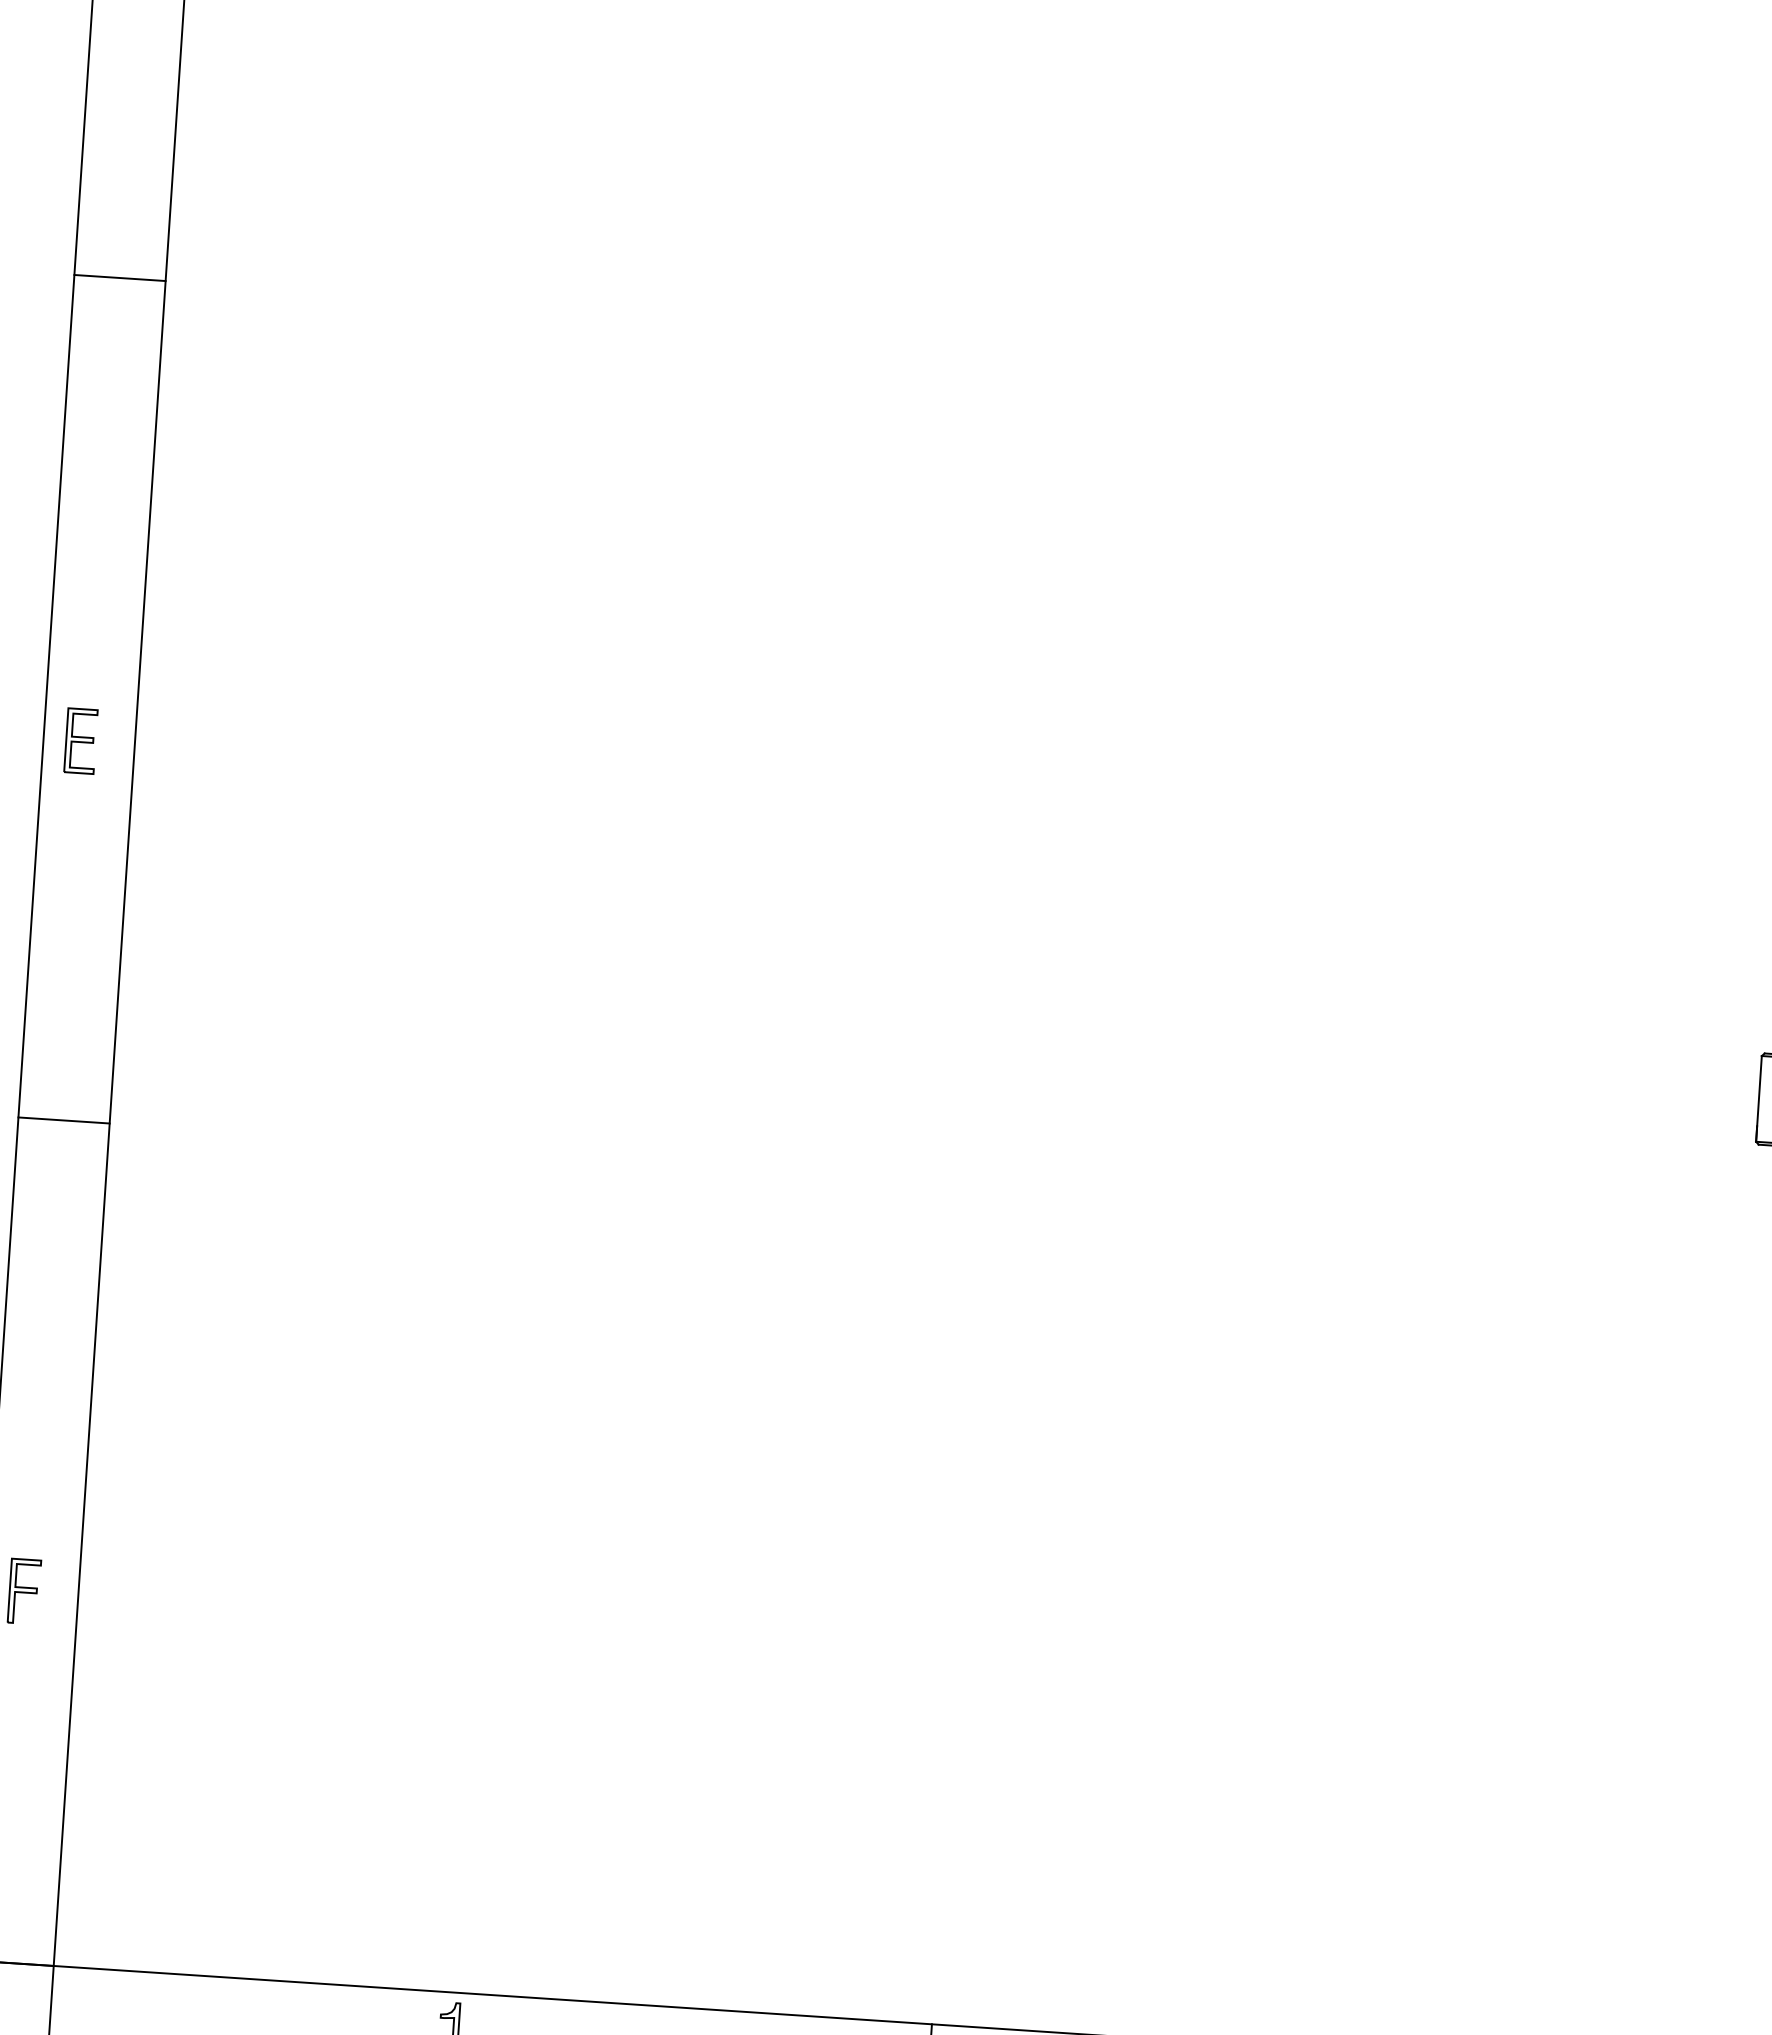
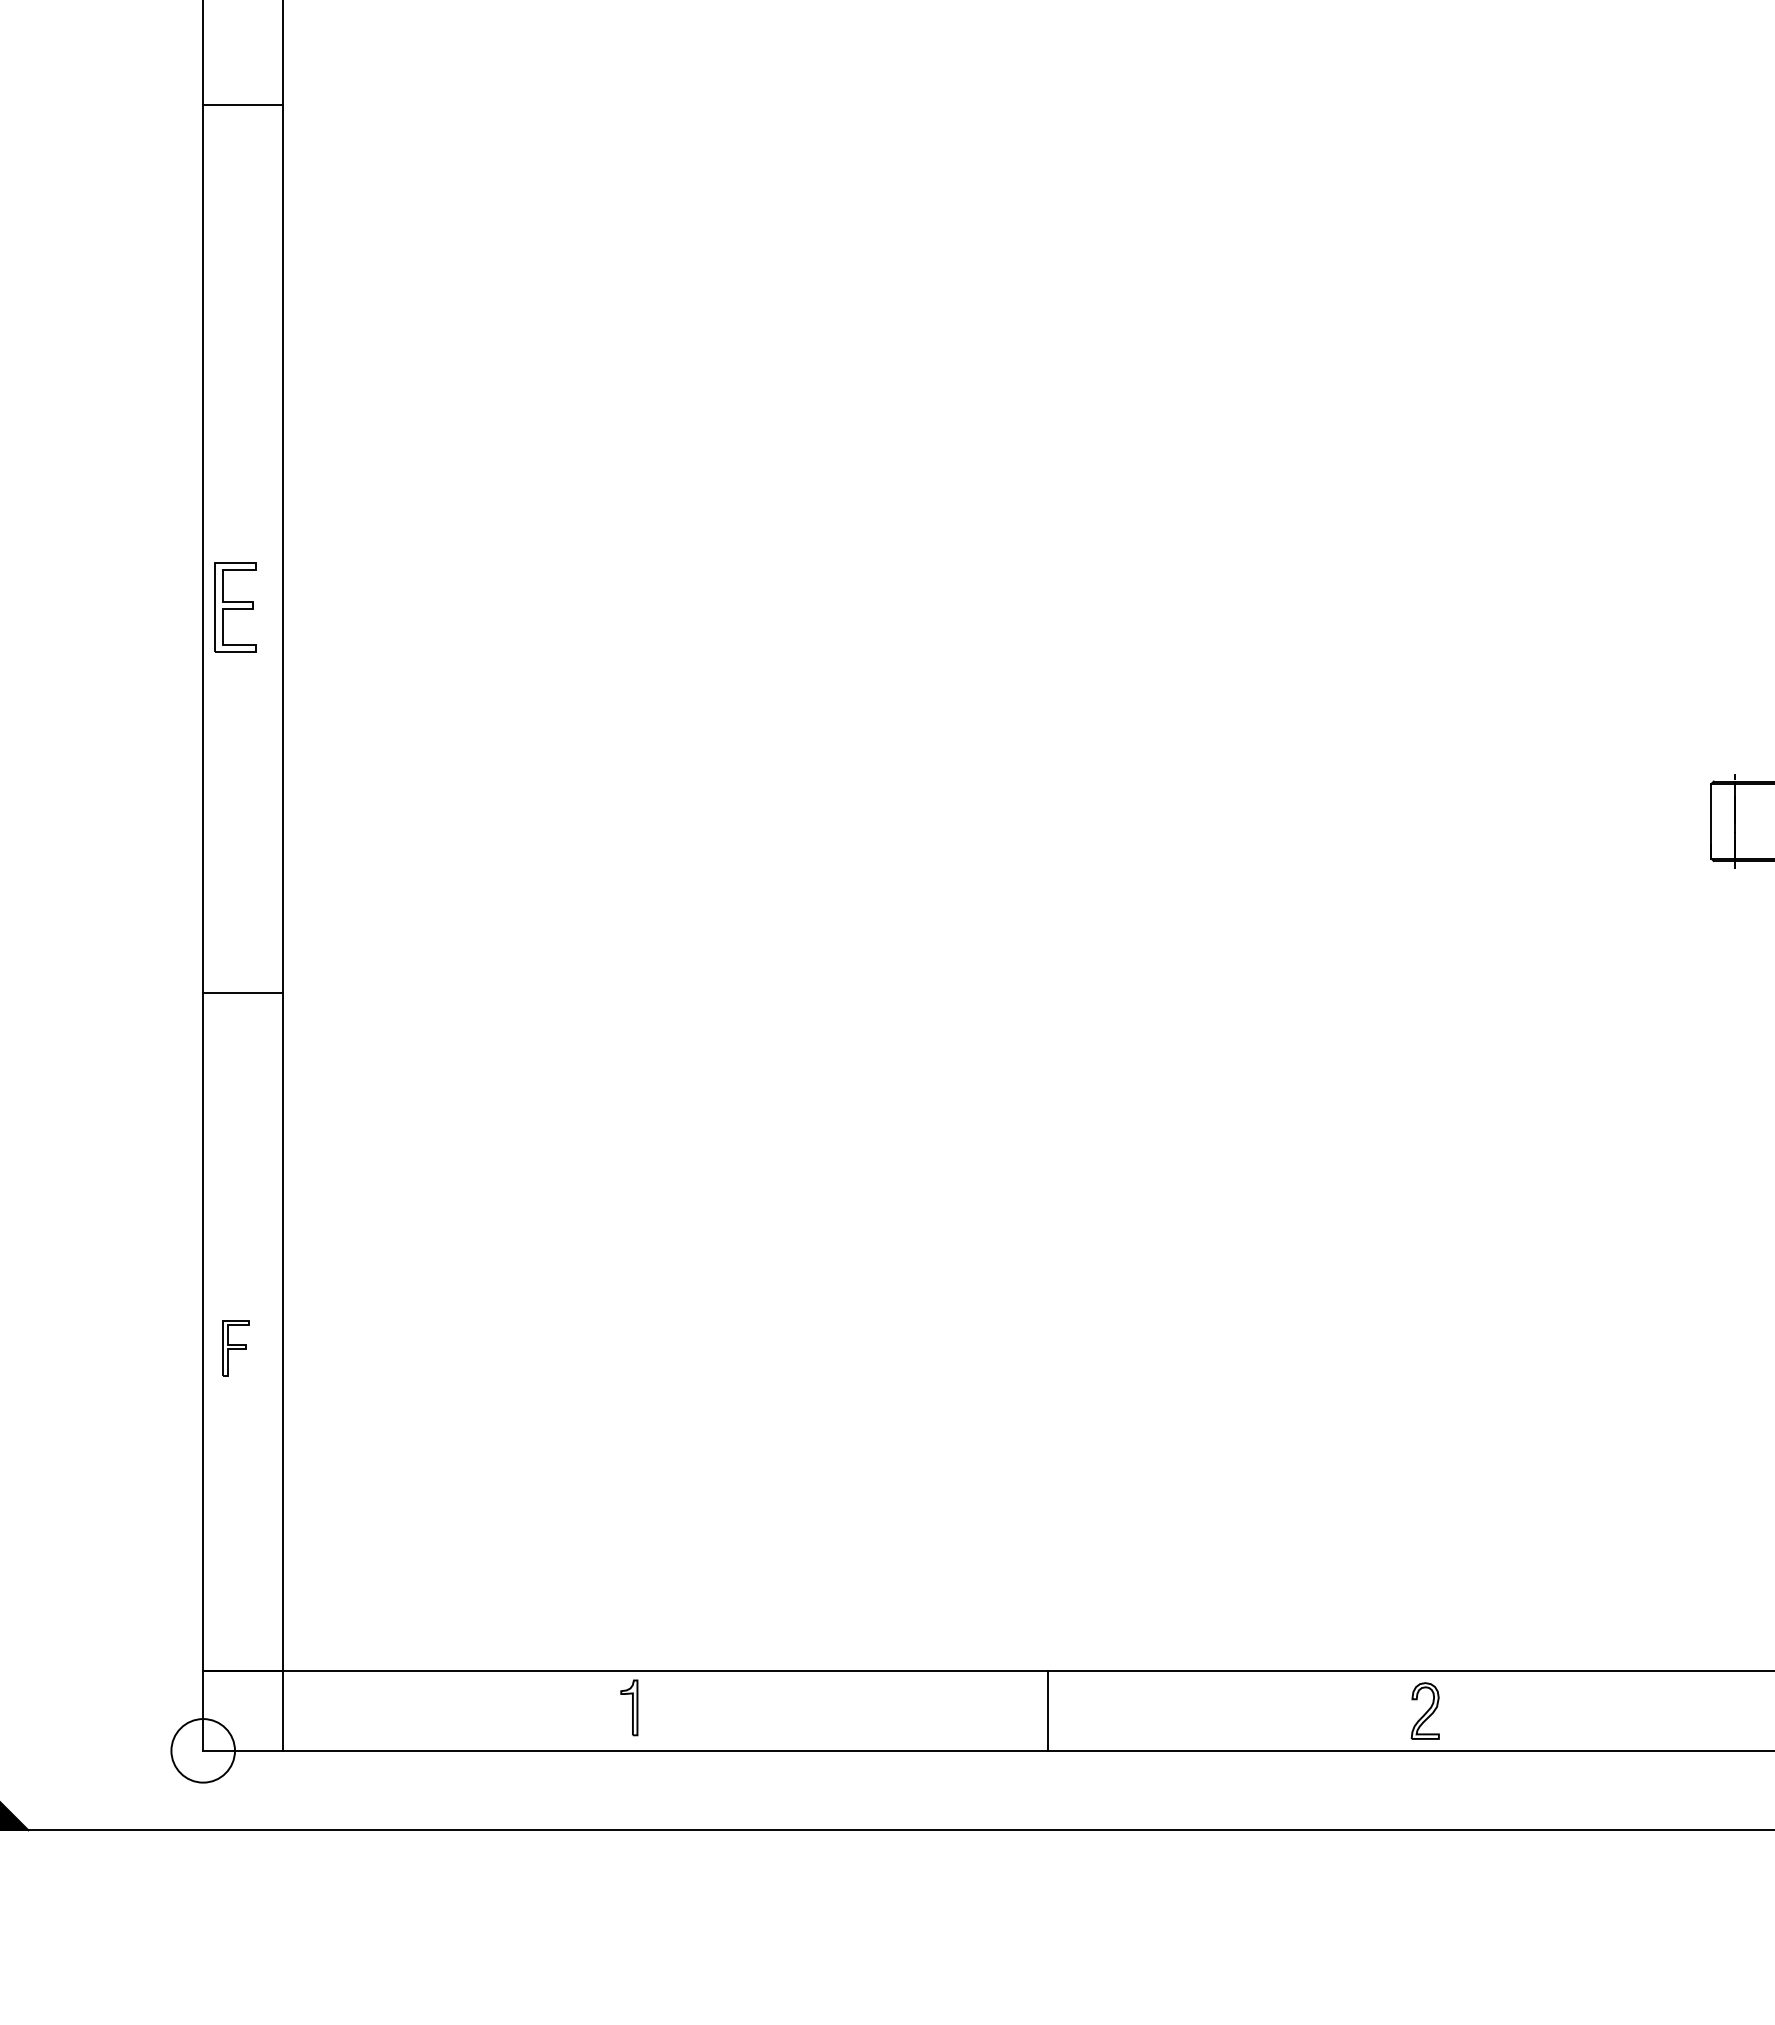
line: (119, 277) -> (242, 104), moved
part: (80, 740) -> (235, 607), size x1.6
line: (63, 1120) -> (242, 992), moved

